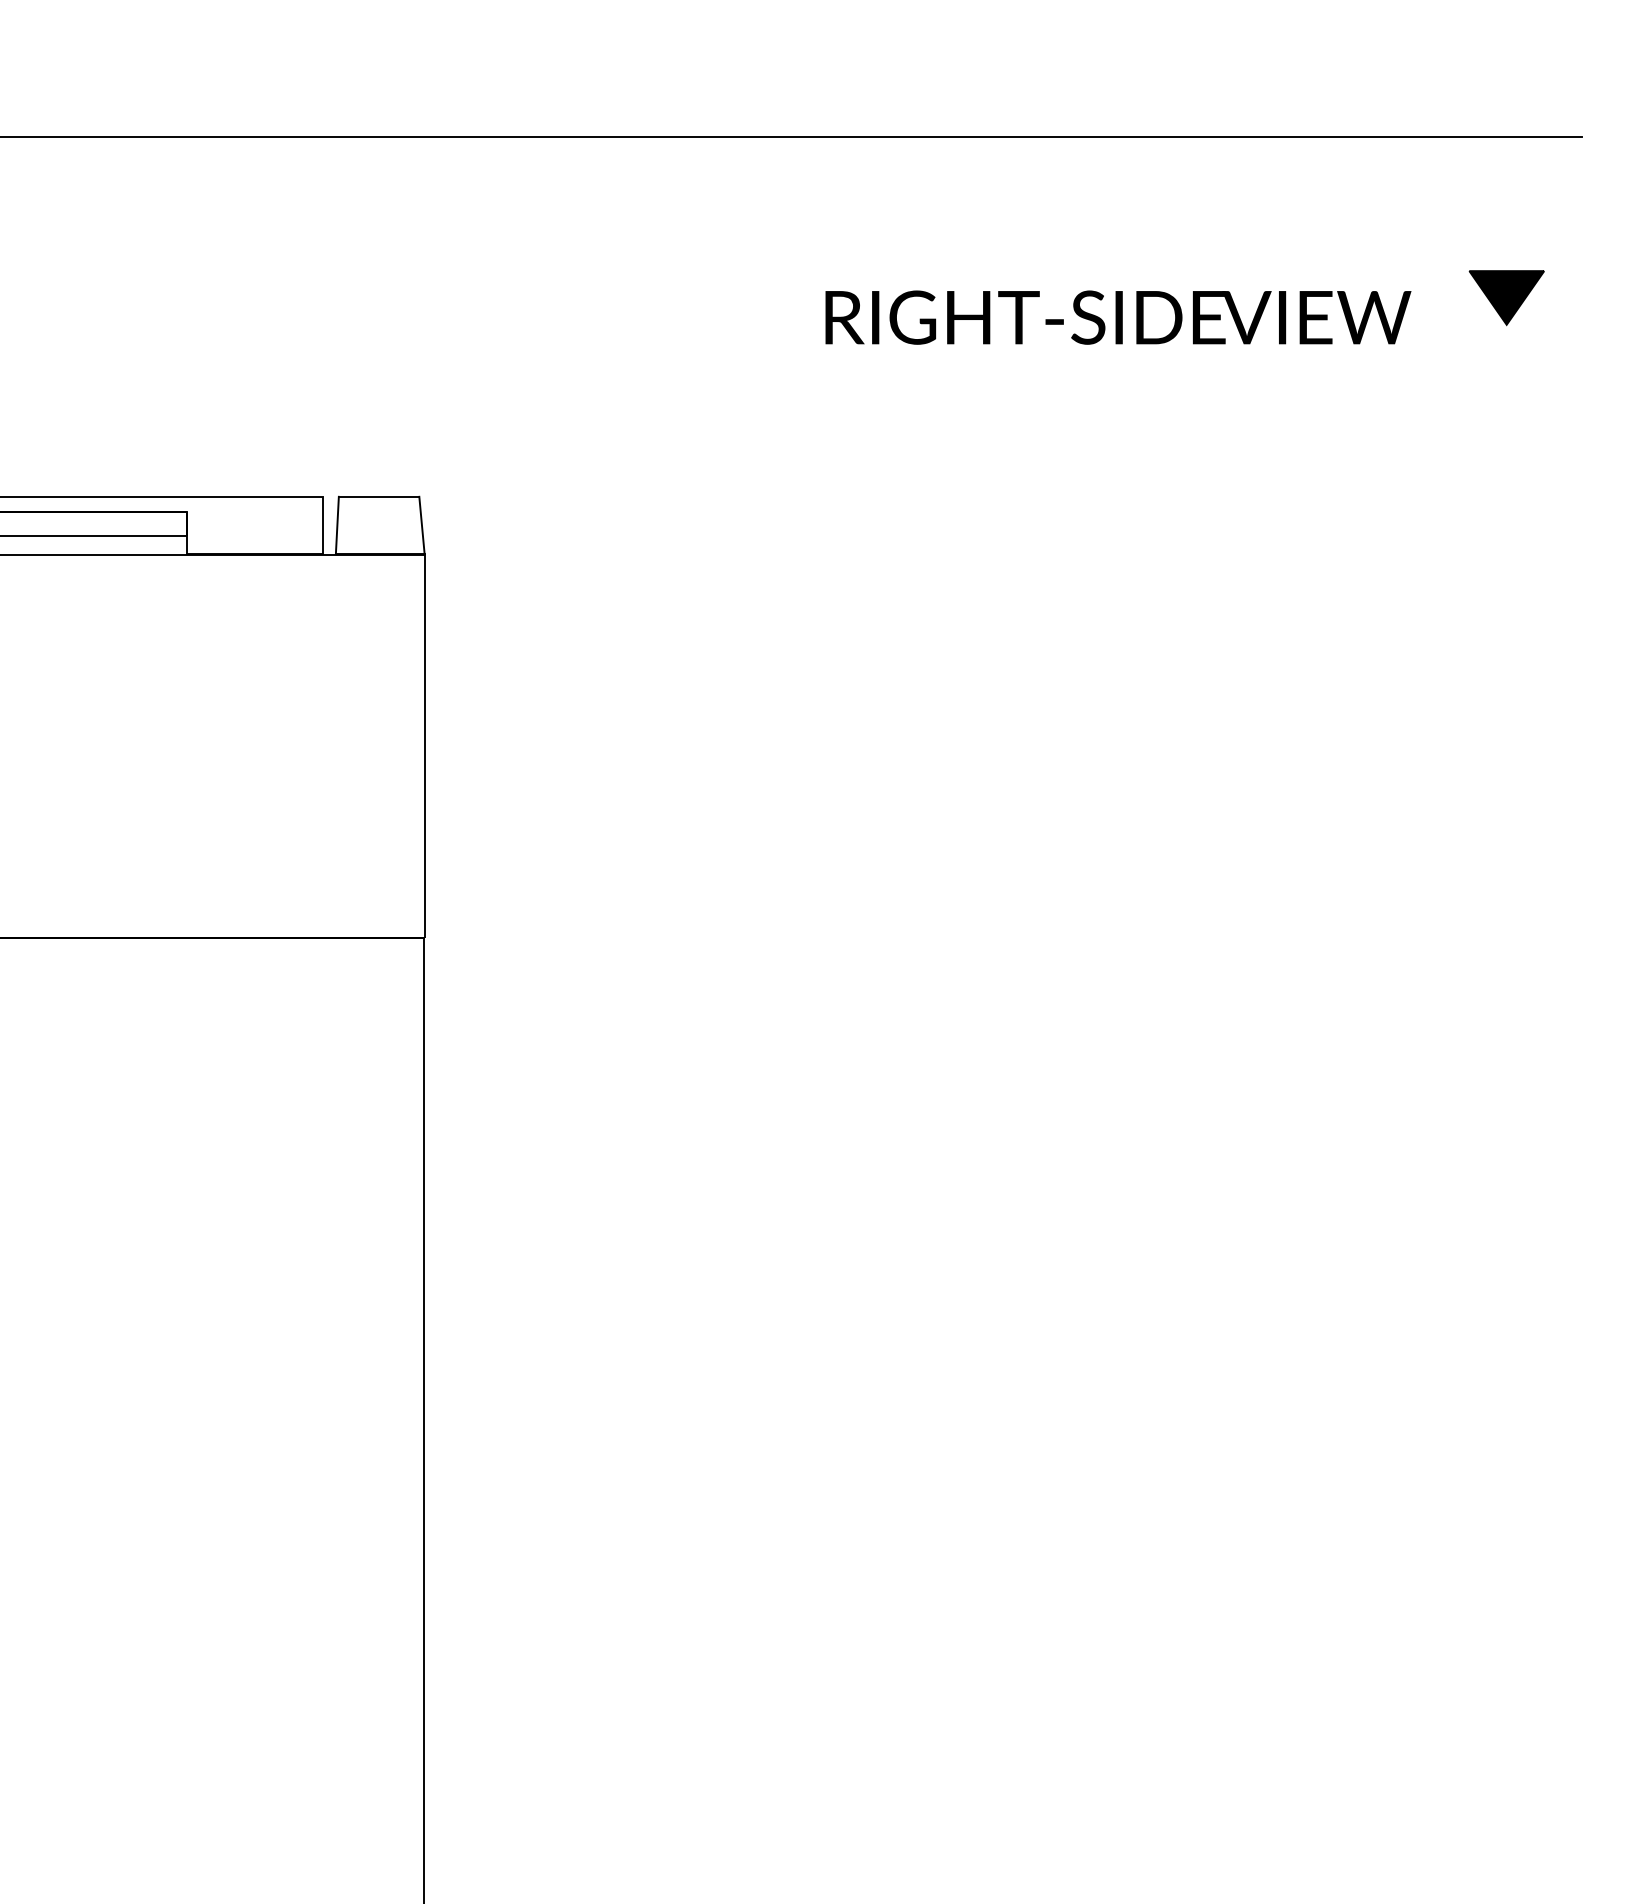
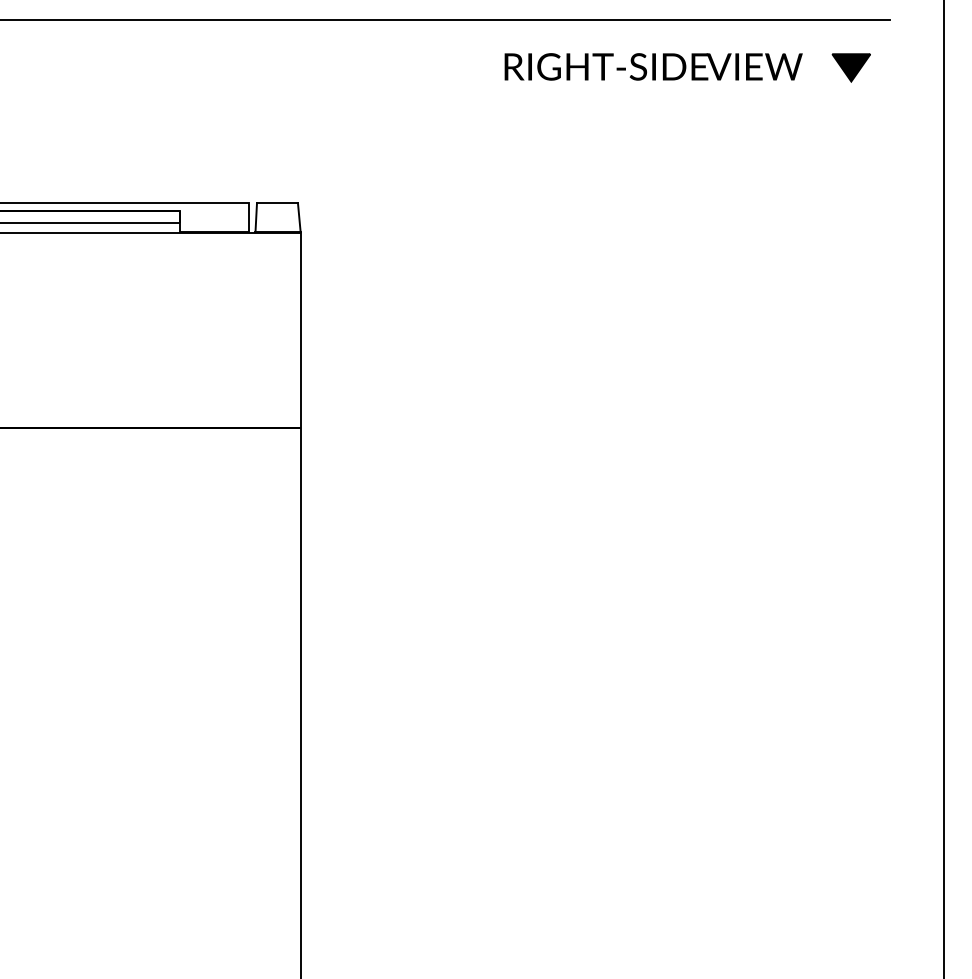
part: (1505, 297) -> (850, 67), moved
text: (1117, 316) -> (653, 66), moved

